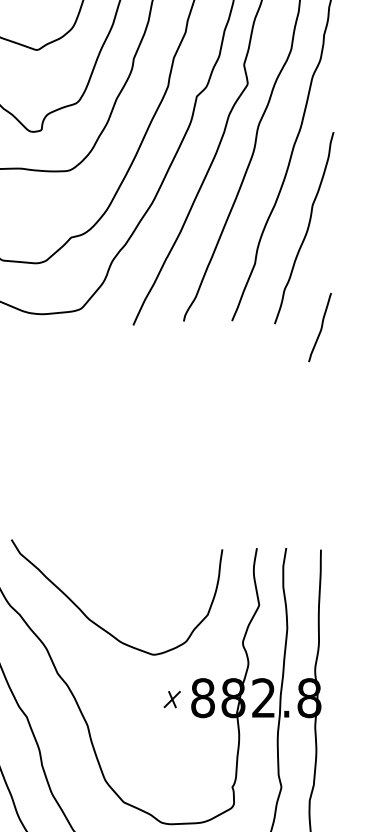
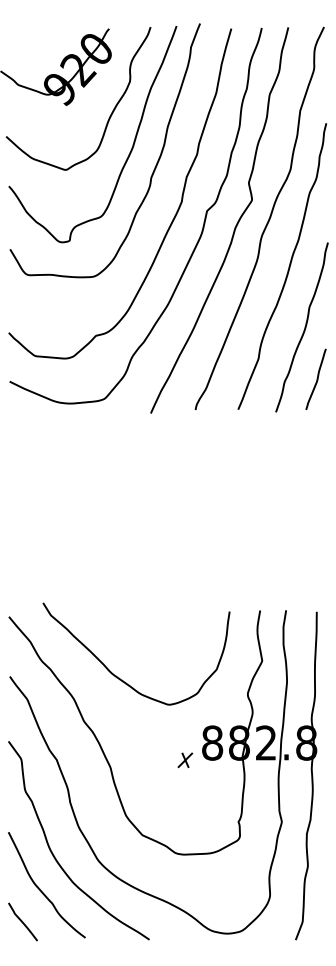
curve: (320, 326) -> (316, 378), moved
part: (172, 699) -> (185, 760), moved

